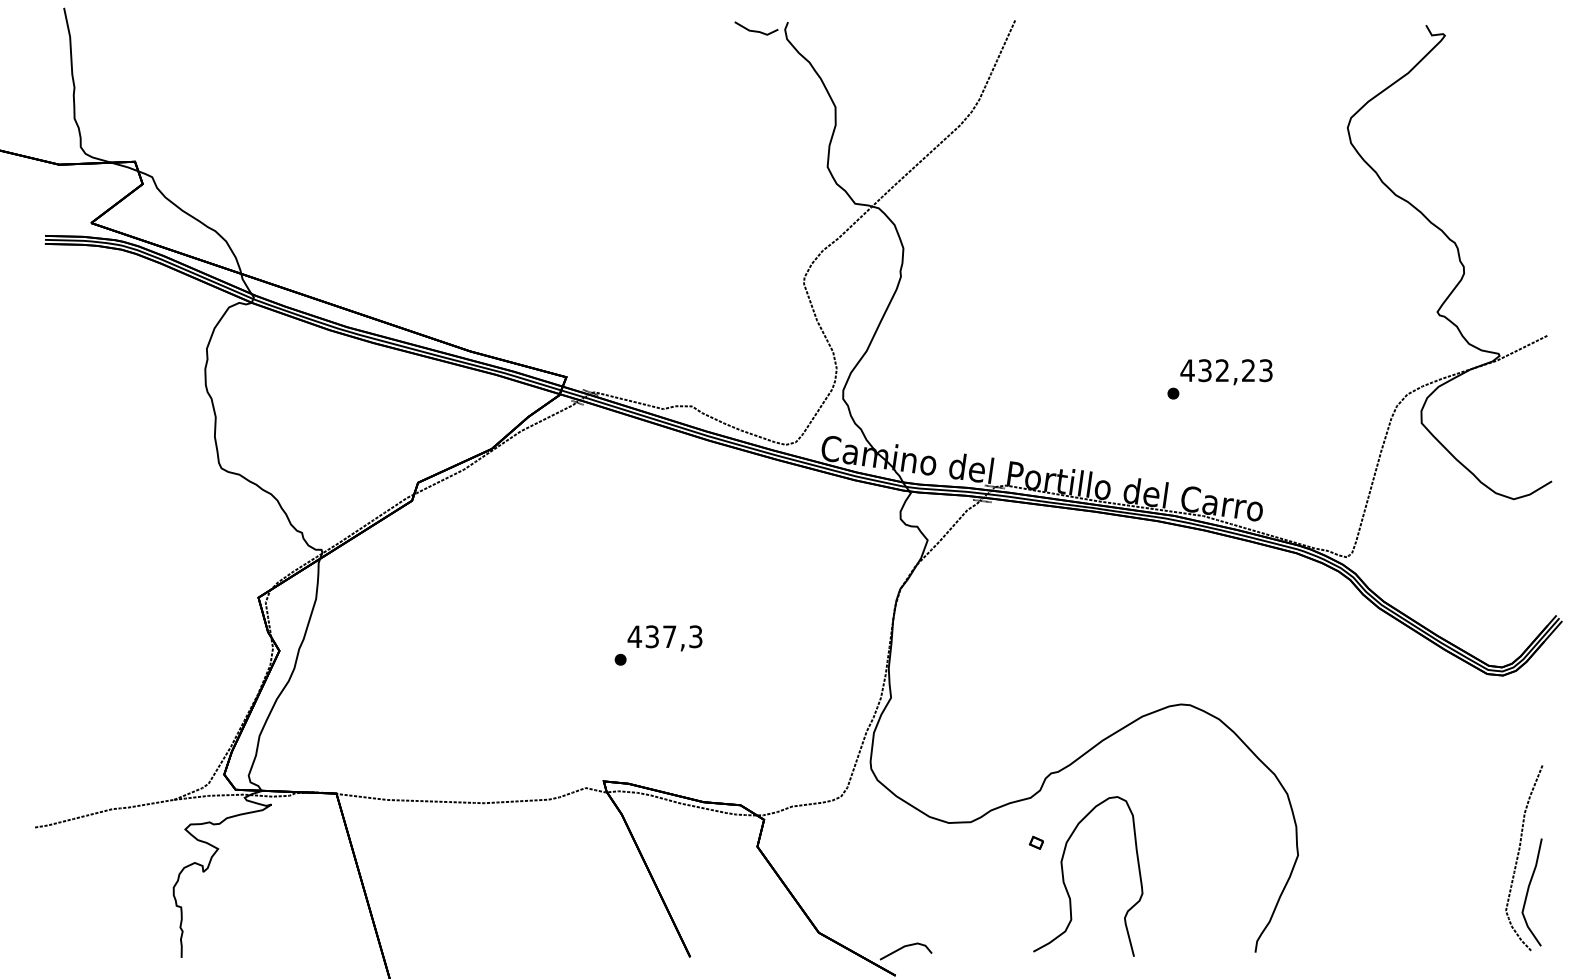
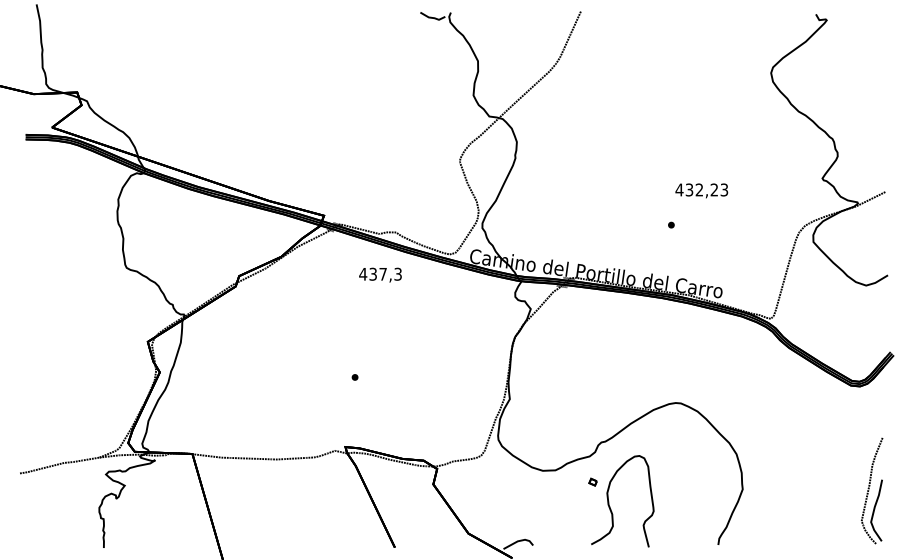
text: (1226, 371) -> (701, 190), moved
text: (665, 637) -> (380, 274), moved

